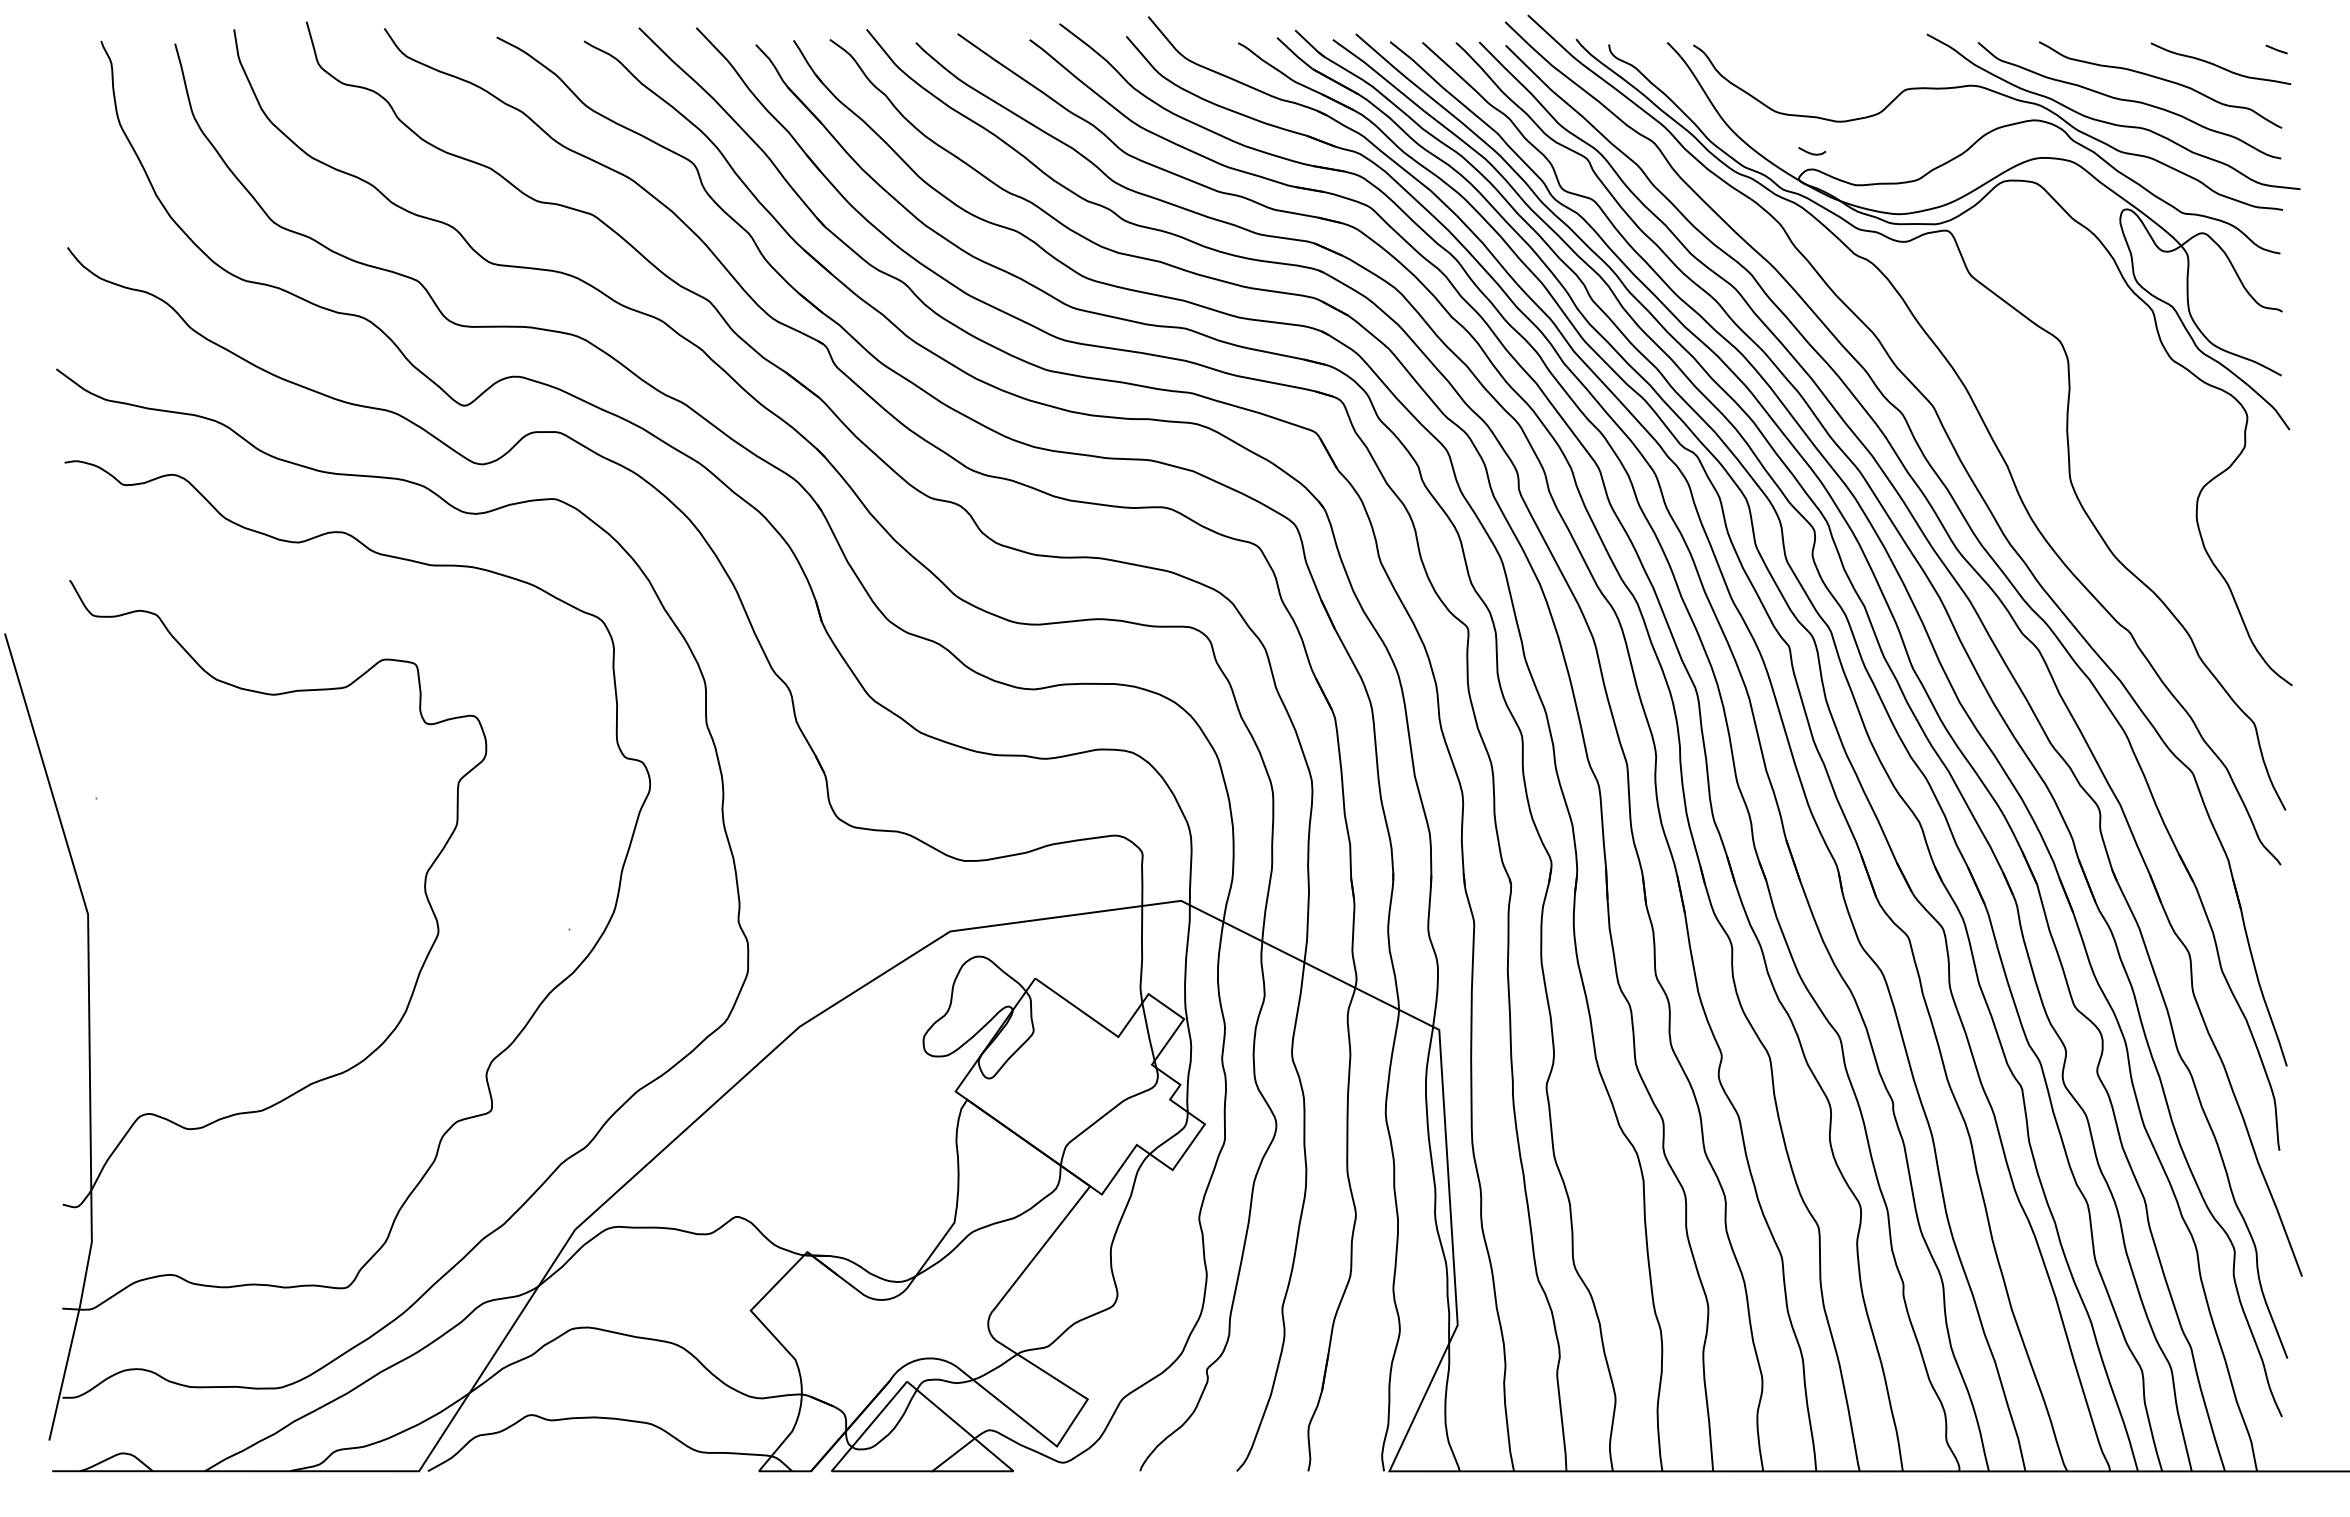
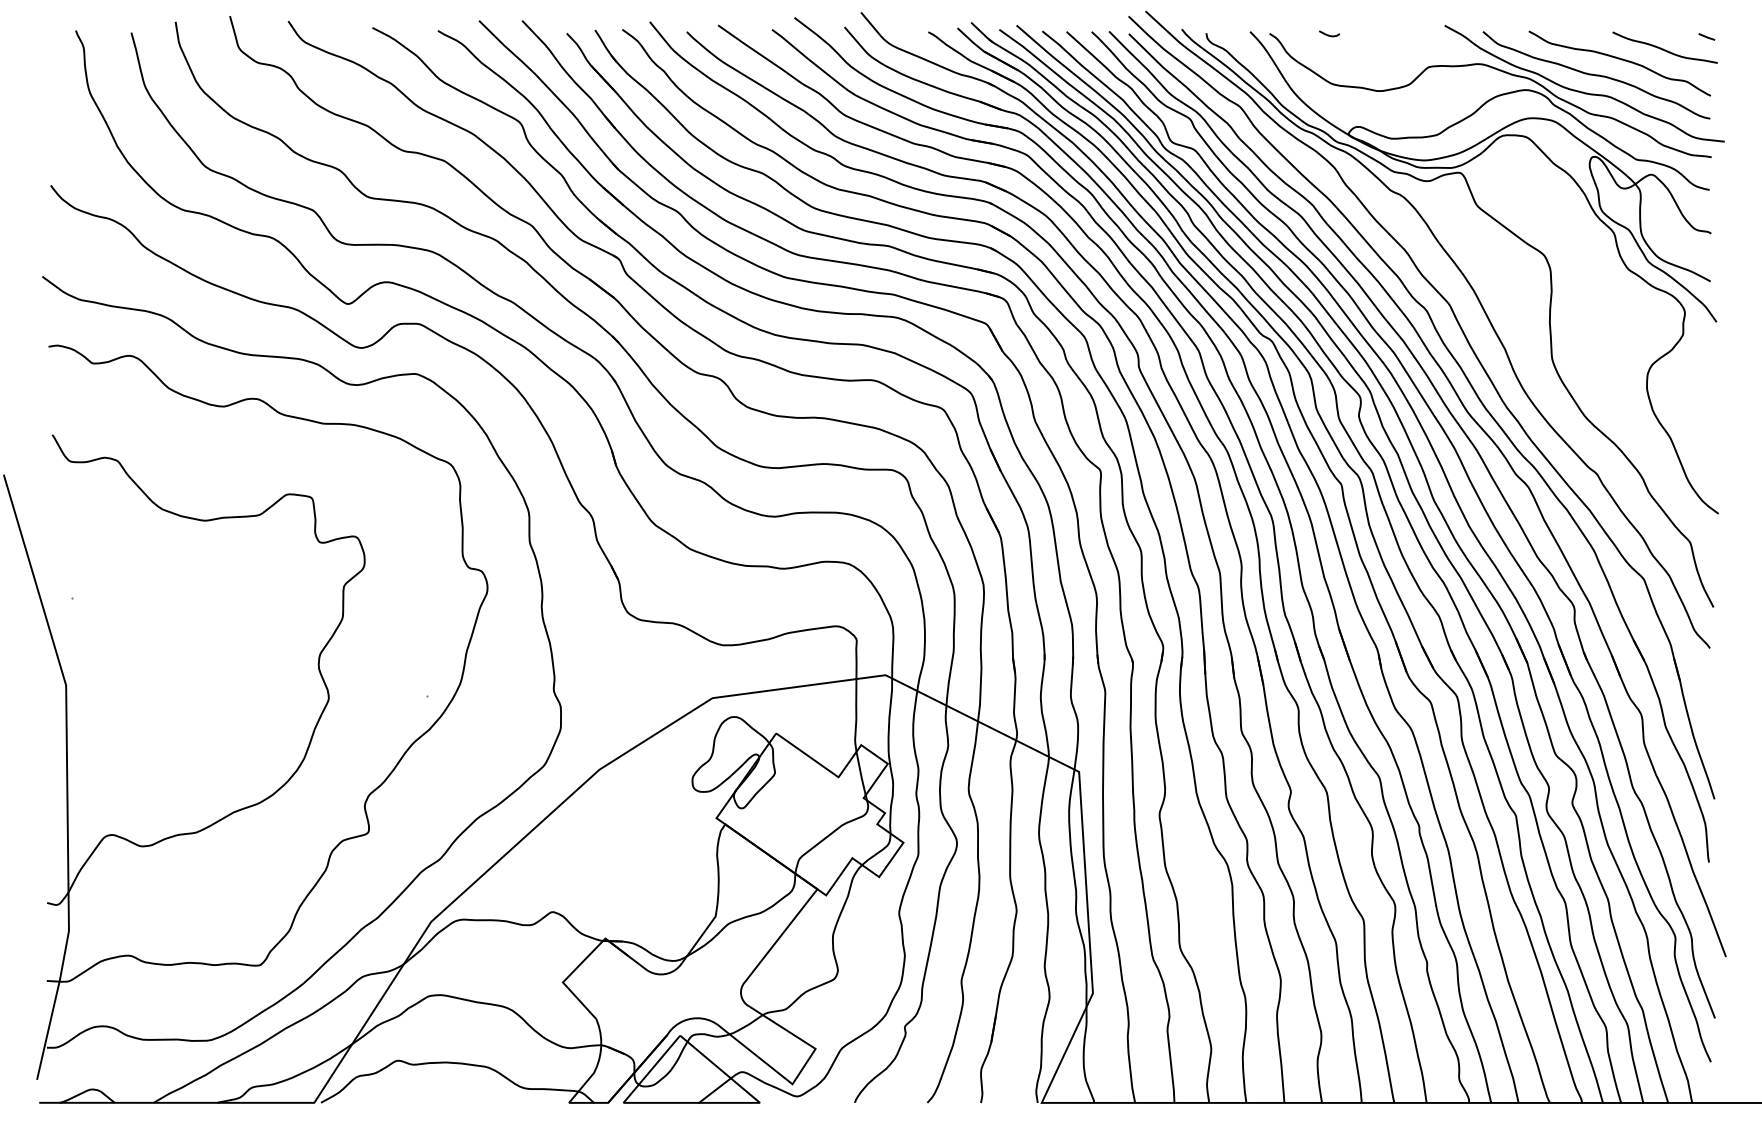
curve: (1811, 152) -> (1328, 34), moved

